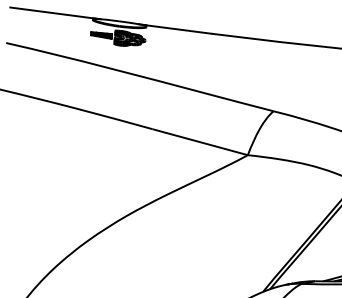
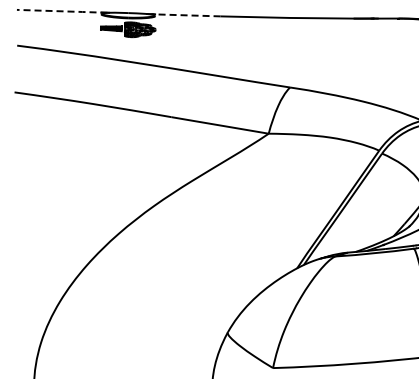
line: (54, 13) -> (62, 11), solid -> dashed
line: (176, 29) -> (185, 15), solid -> dashed

